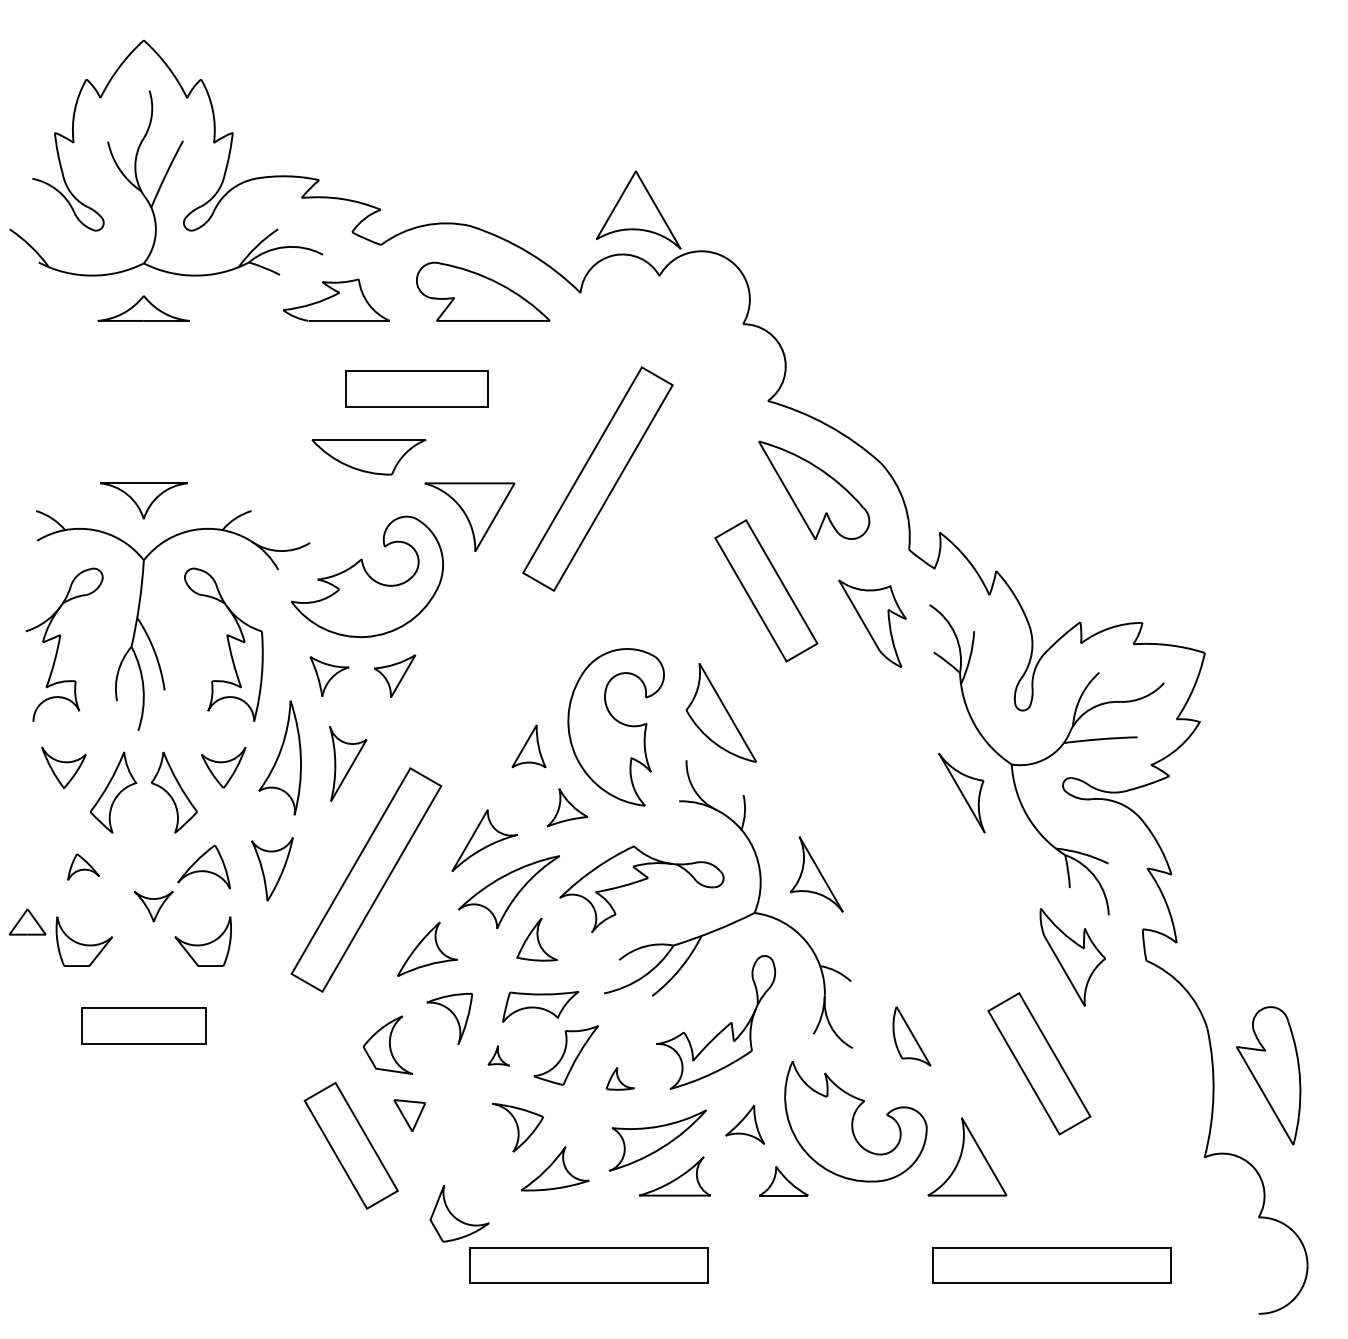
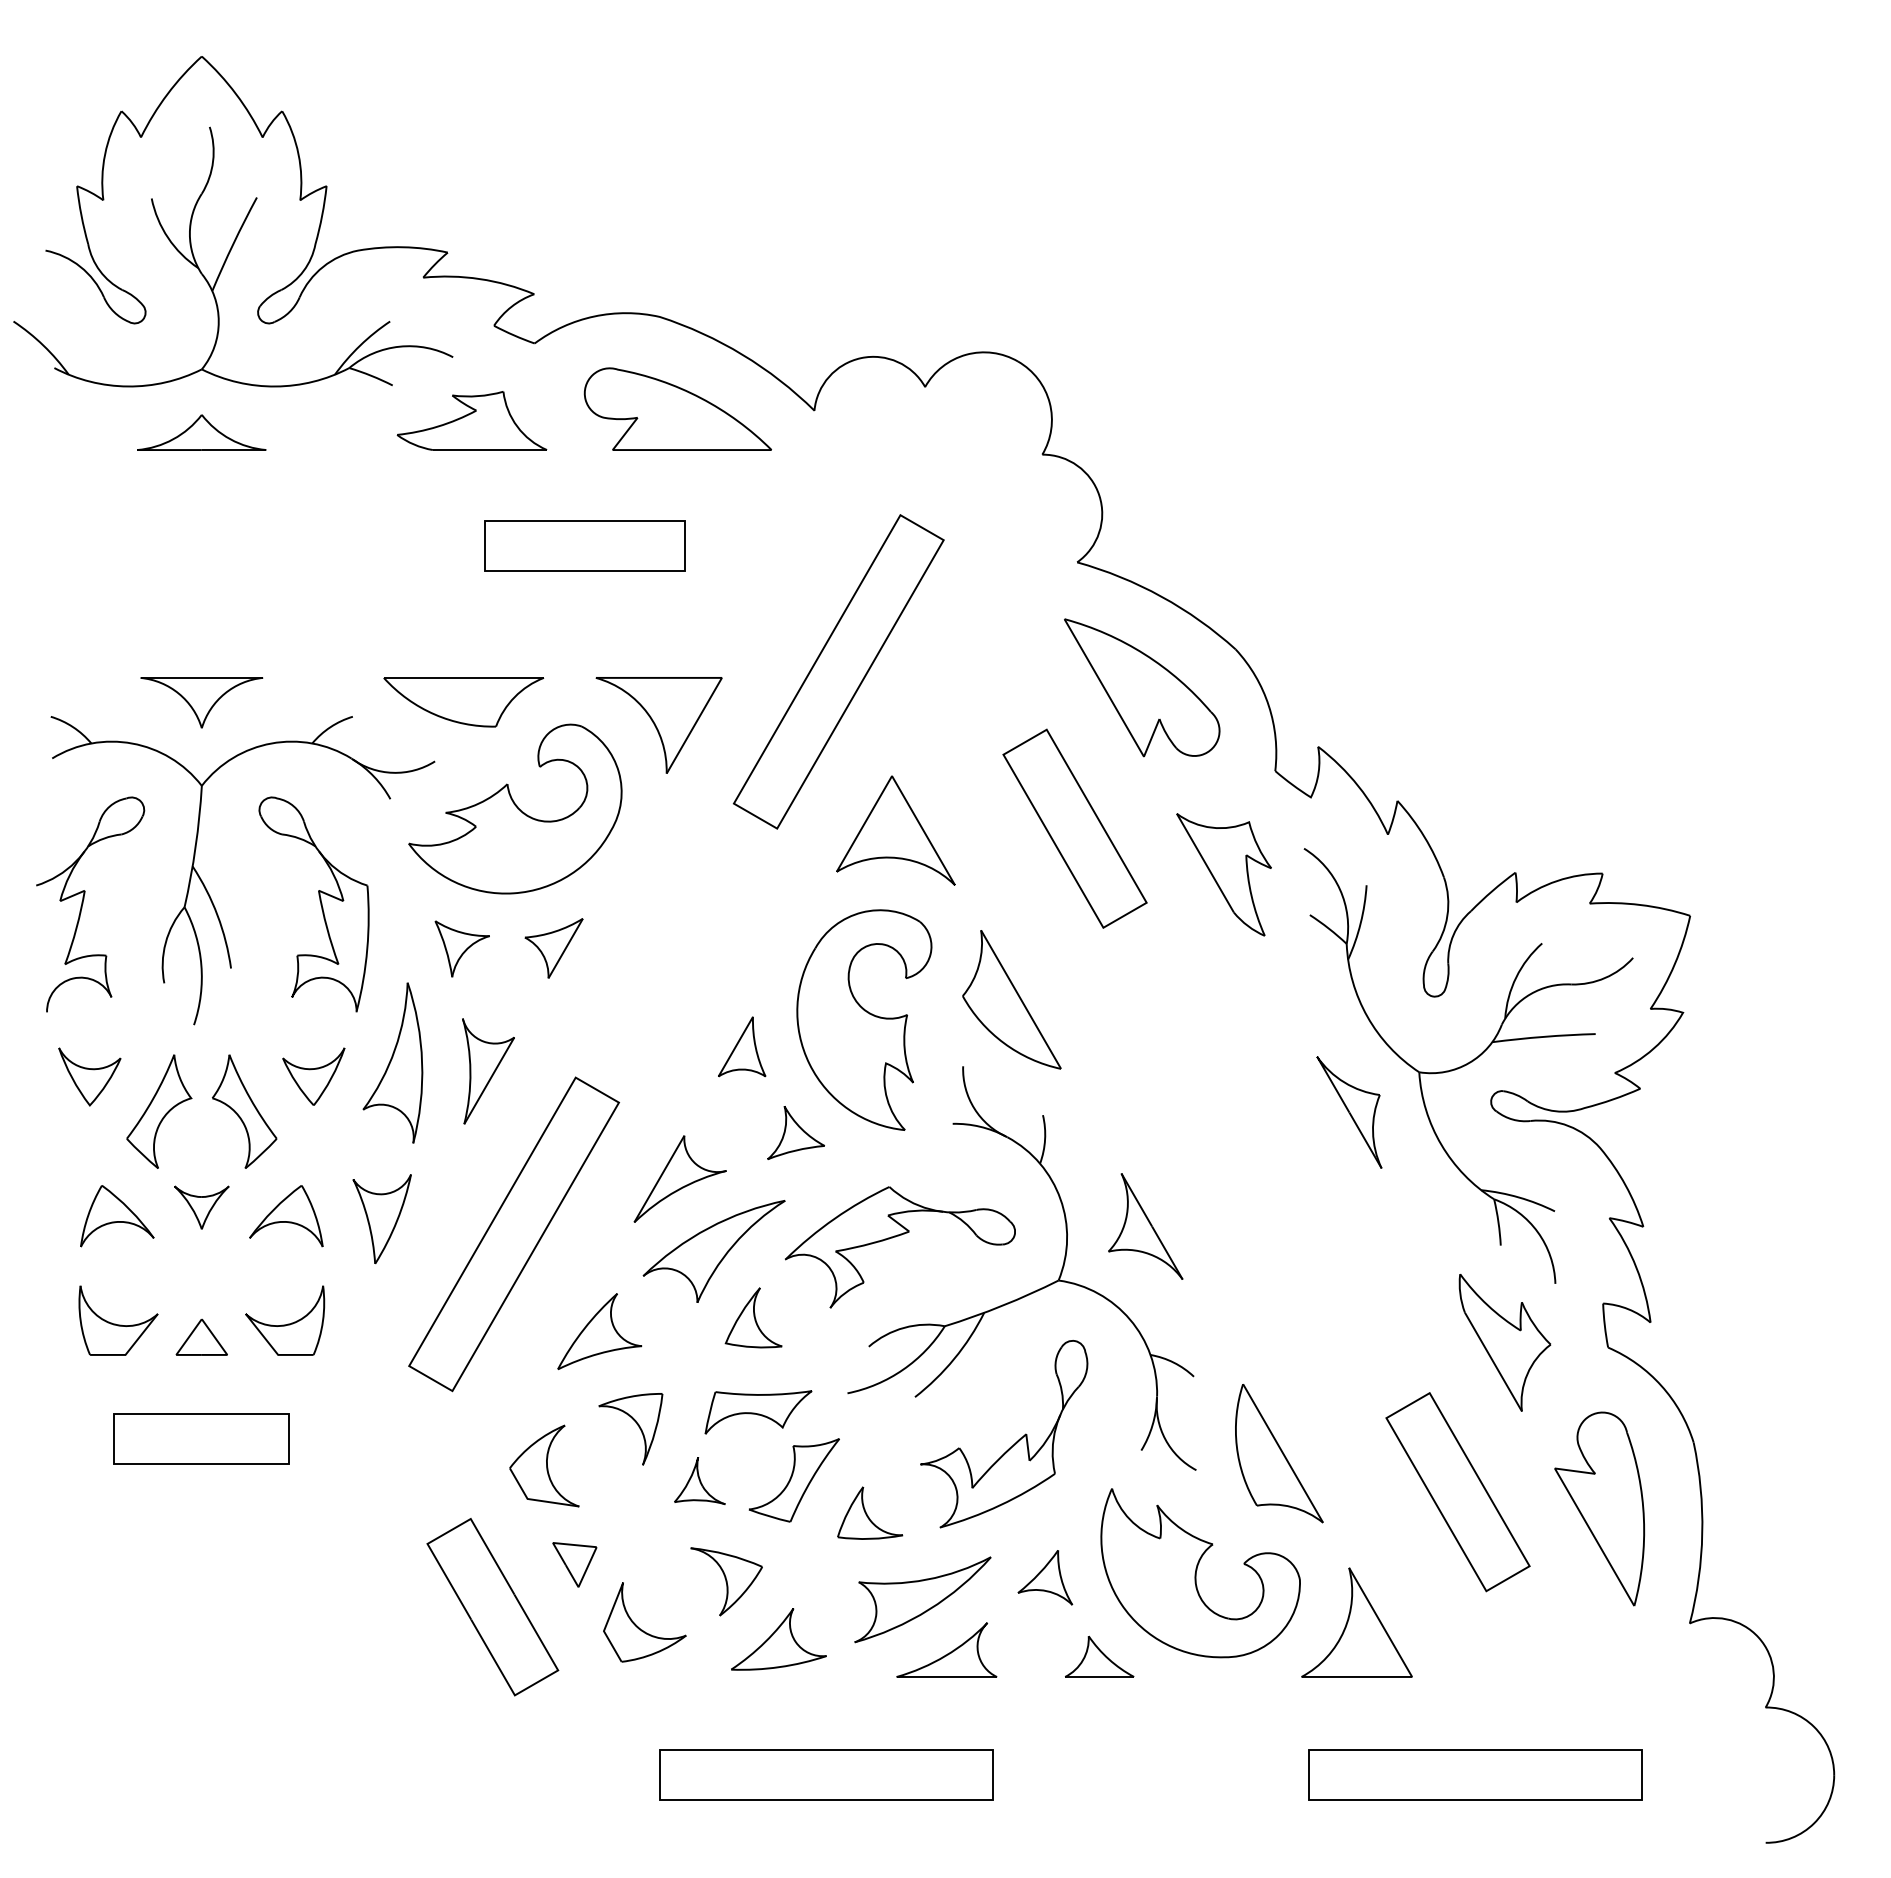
part: (638, 210) -> (895, 830), moved
part: (368, 457) -> (463, 702), moved
part: (83, 867) -> (117, 1216), size x1.67
part: (153, 906) -> (201, 1207), moved
part: (27, 921) -> (201, 1336), moved
part: (912, 1036) -> (1279, 1453), size x1.67
part: (498, 1055) -> (699, 1480), size x1.67
part: (1268, 1075) -> (1599, 1508), moved
part: (620, 1078) -> (870, 1512), size x1.67
part: (455, 1217) -> (639, 1627), moved

